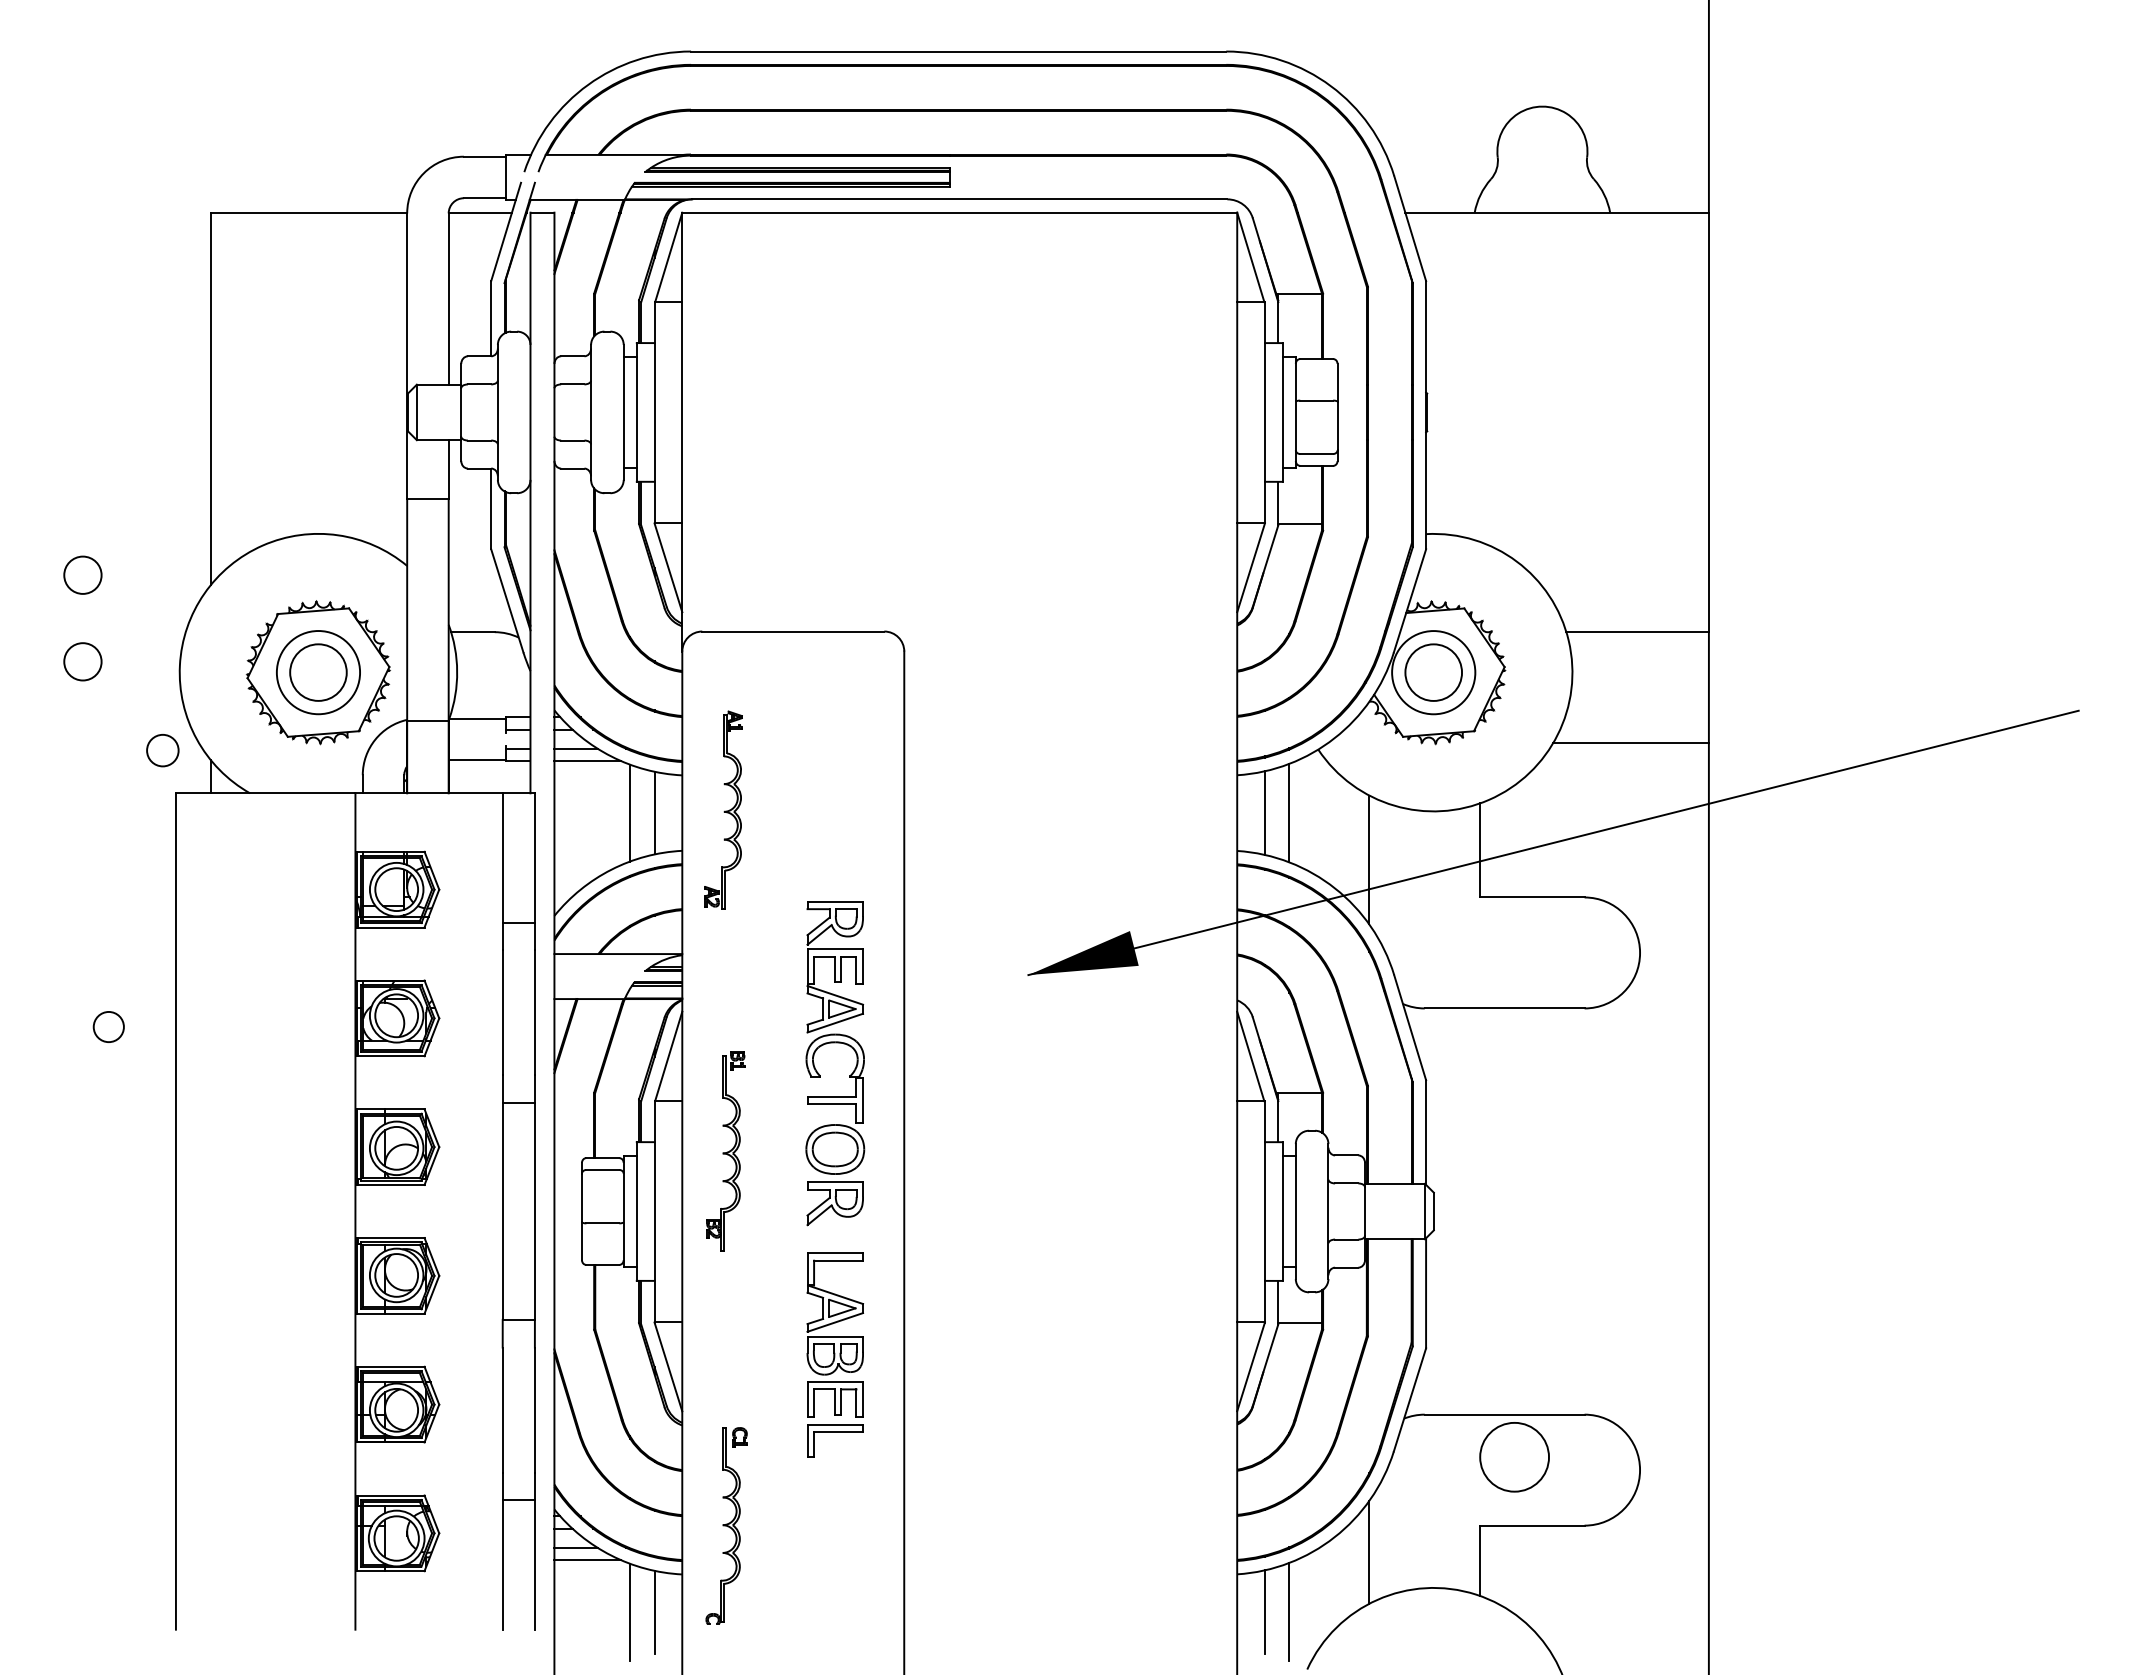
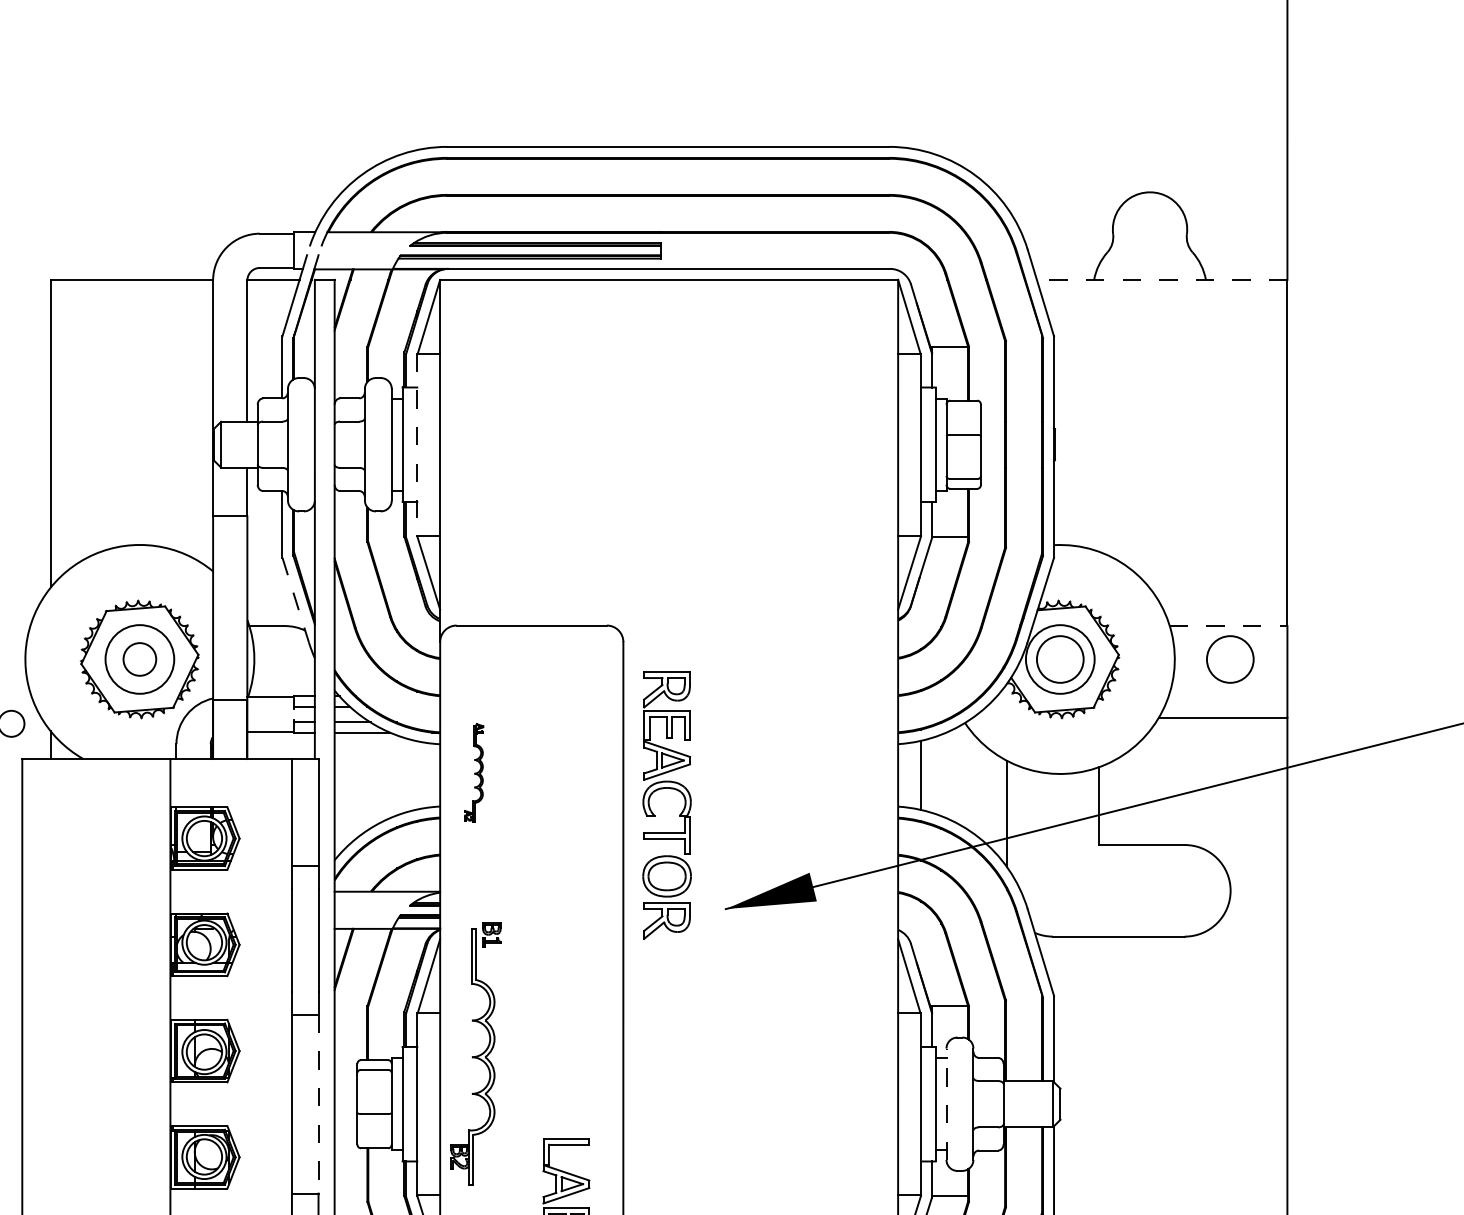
line: (1557, 212) -> (1162, 279), solid -> dashed
line: (654, 412) -> (417, 444), solid -> dashed
line: (507, 600) -> (295, 599), solid -> dashed
line: (1638, 632) -> (1229, 626), solid -> dashed
circle: (318, 672) -> (139, 659), size x0.7
circle: (1639, 672) -> (1230, 659), added
part: (723, 809) -> (474, 772), size x0.6
line: (630, 812) -> (397, 774), removed
line: (654, 812) -> (417, 774), removed
line: (1289, 812) -> (941, 774), removed
part: (849, 1075) -> (678, 815), moved
part: (725, 1151) -> (475, 1054), size x1.6
line: (1295, 1211) -> (946, 1104), solid -> dashed
line: (534, 1212) -> (318, 1105), solid -> dashed

